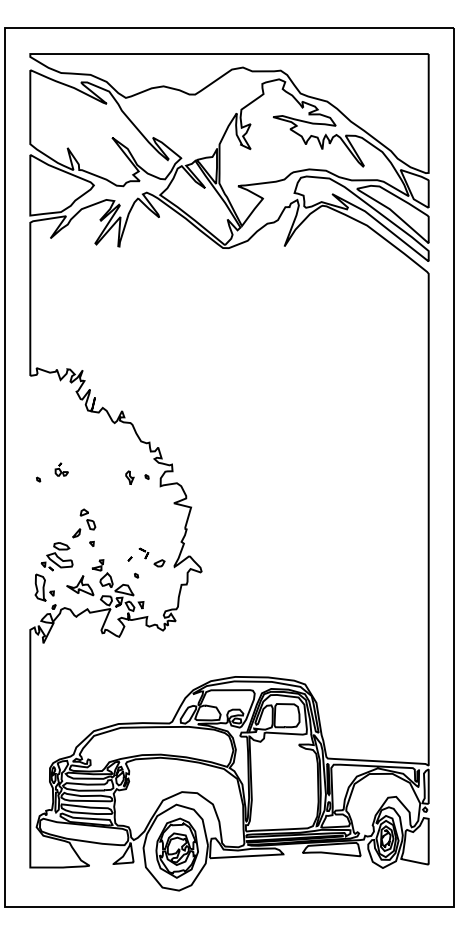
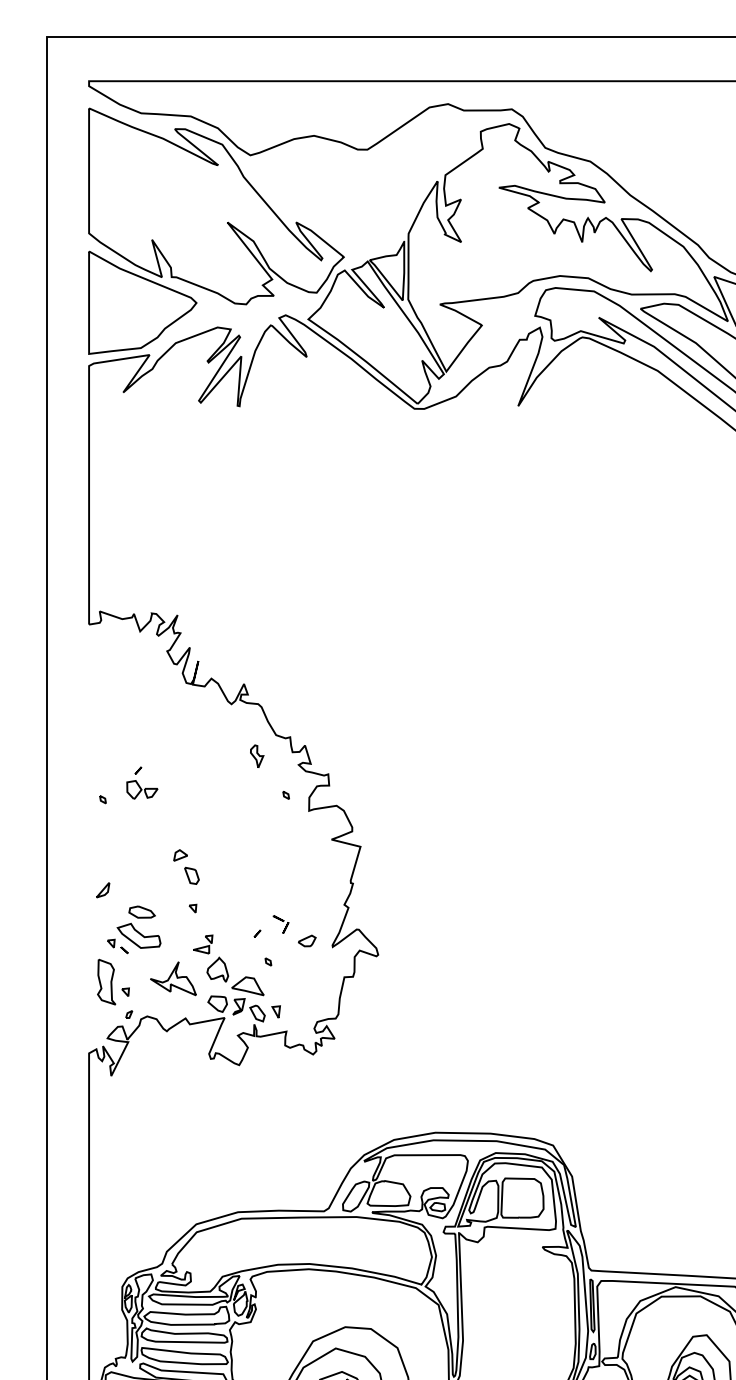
part: (61, 469) -> (141, 782), size x1.43
part: (129, 477) -> (256, 755), moved
part: (76, 533) -> (102, 890), moved

